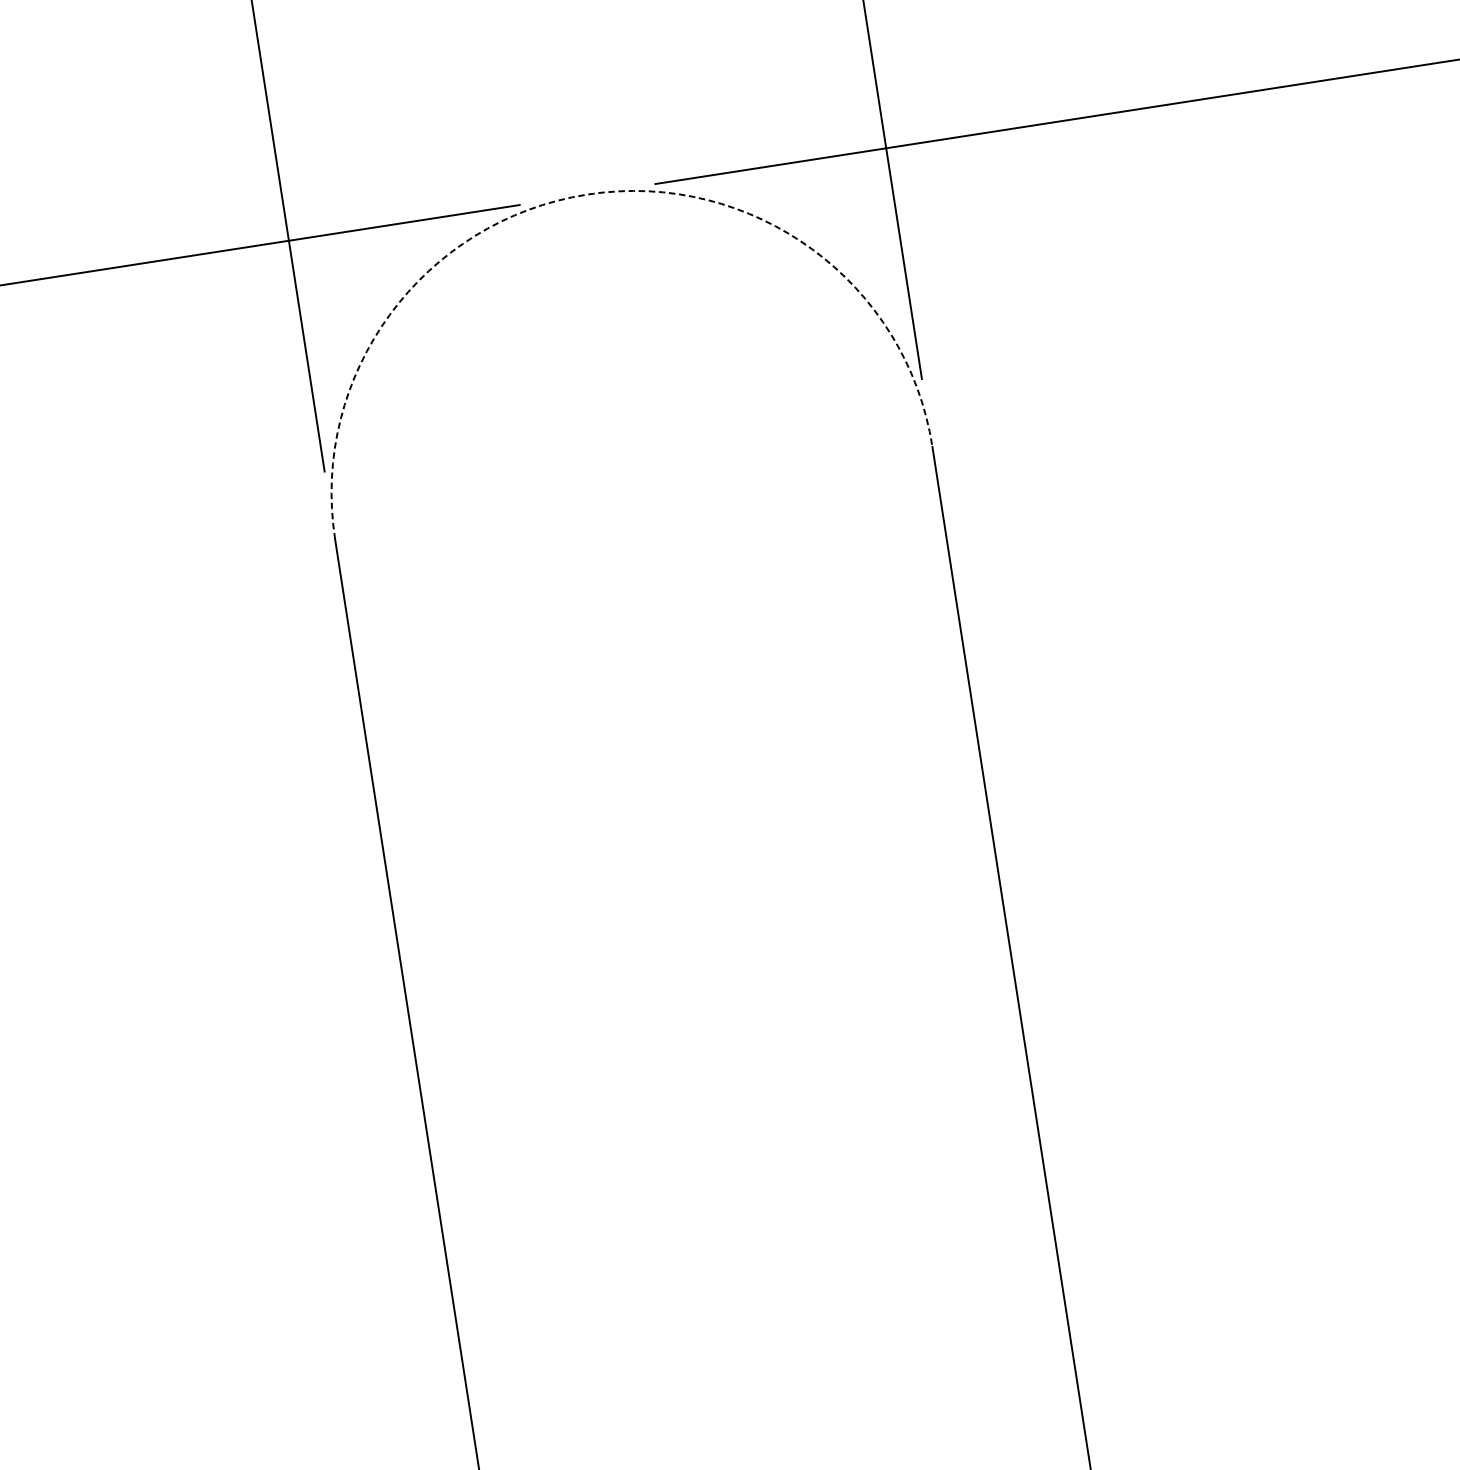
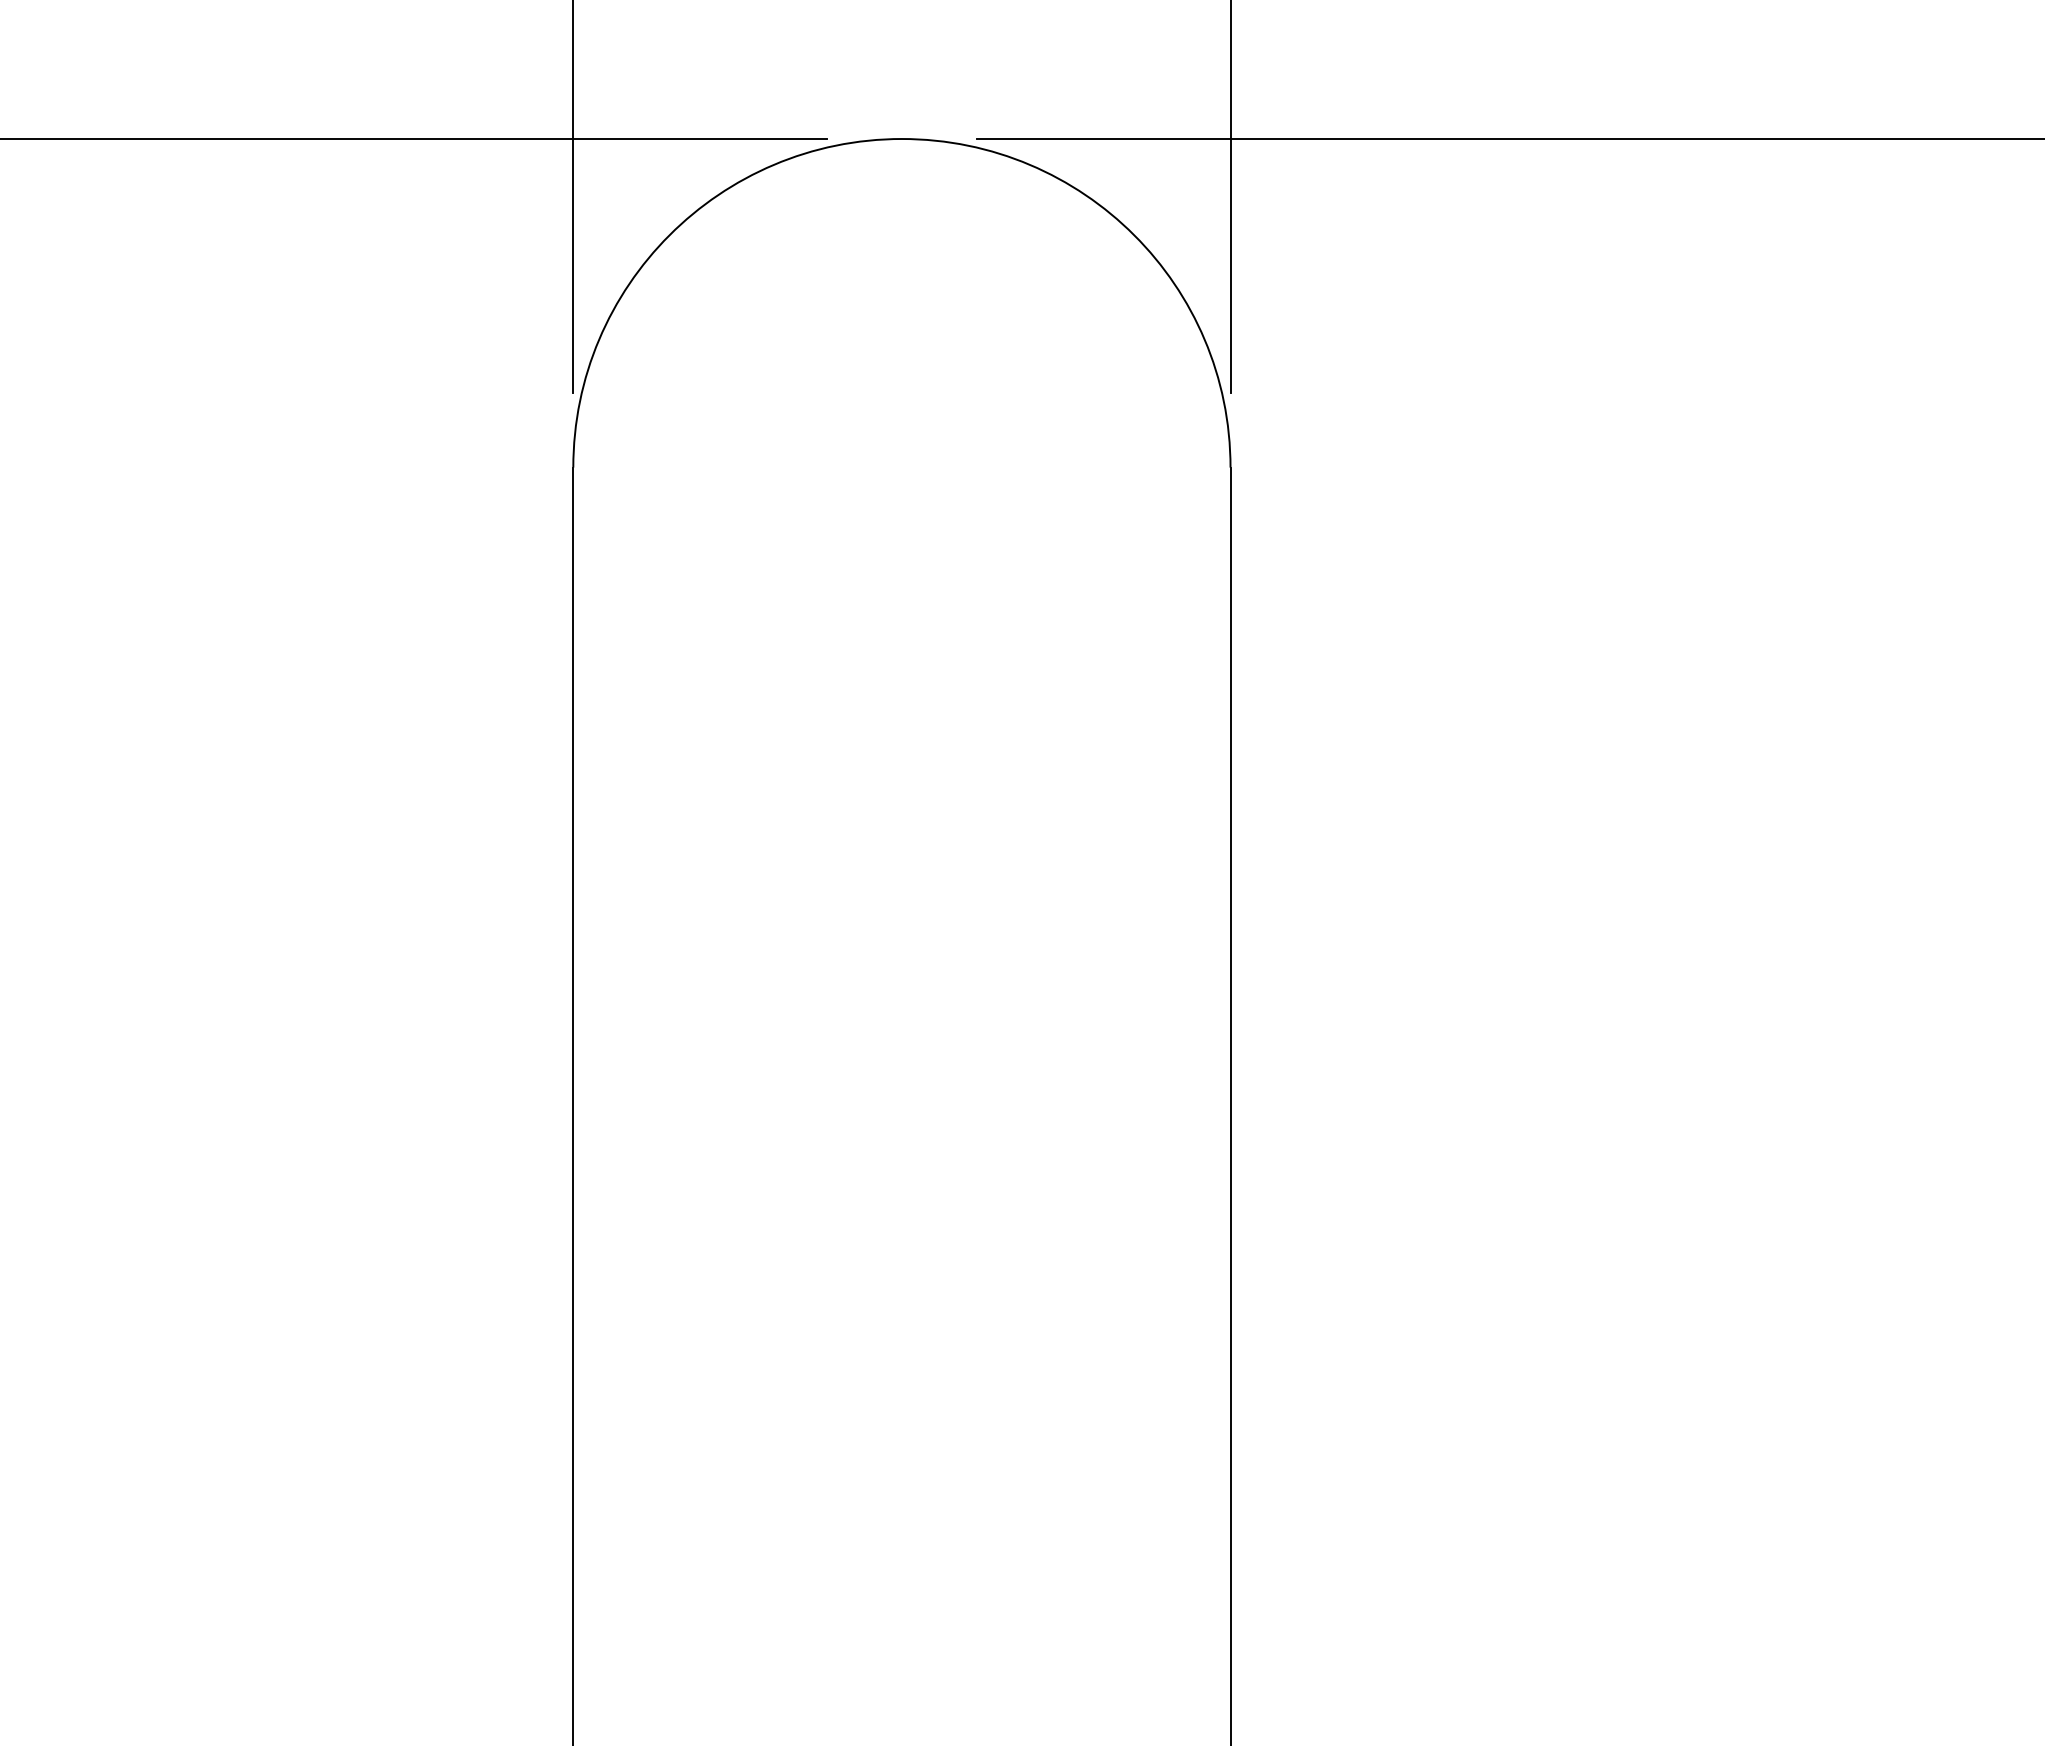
arc: (587, 195) -> (901, 139), dashed -> solid

